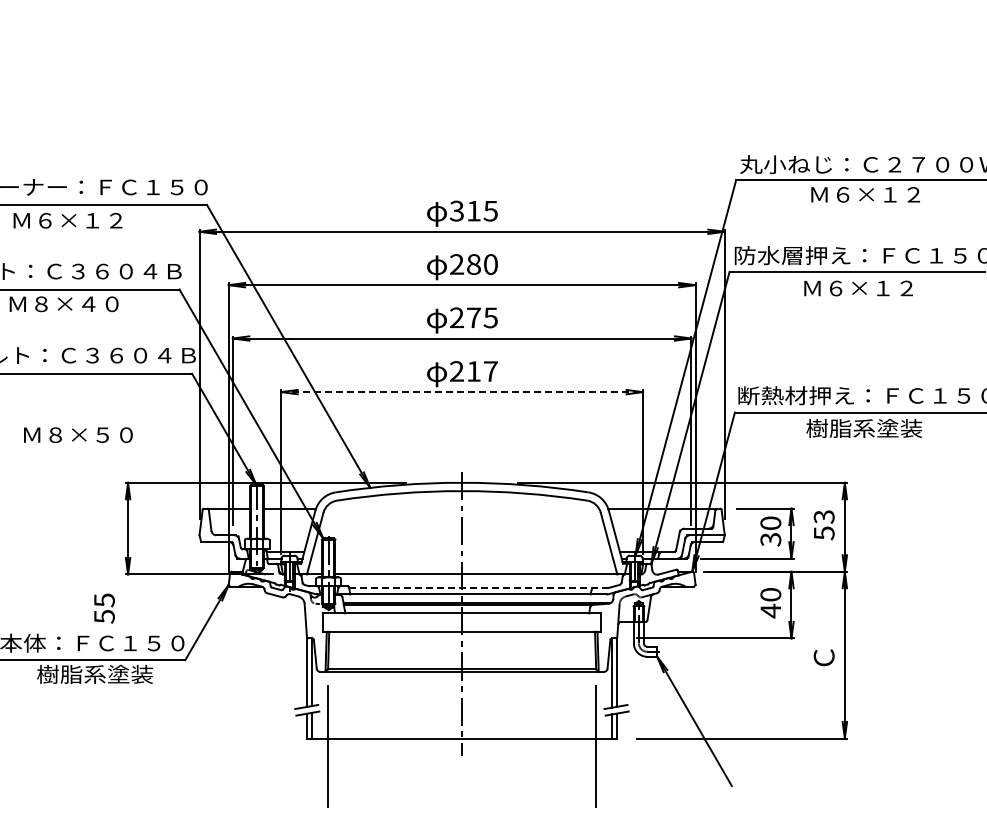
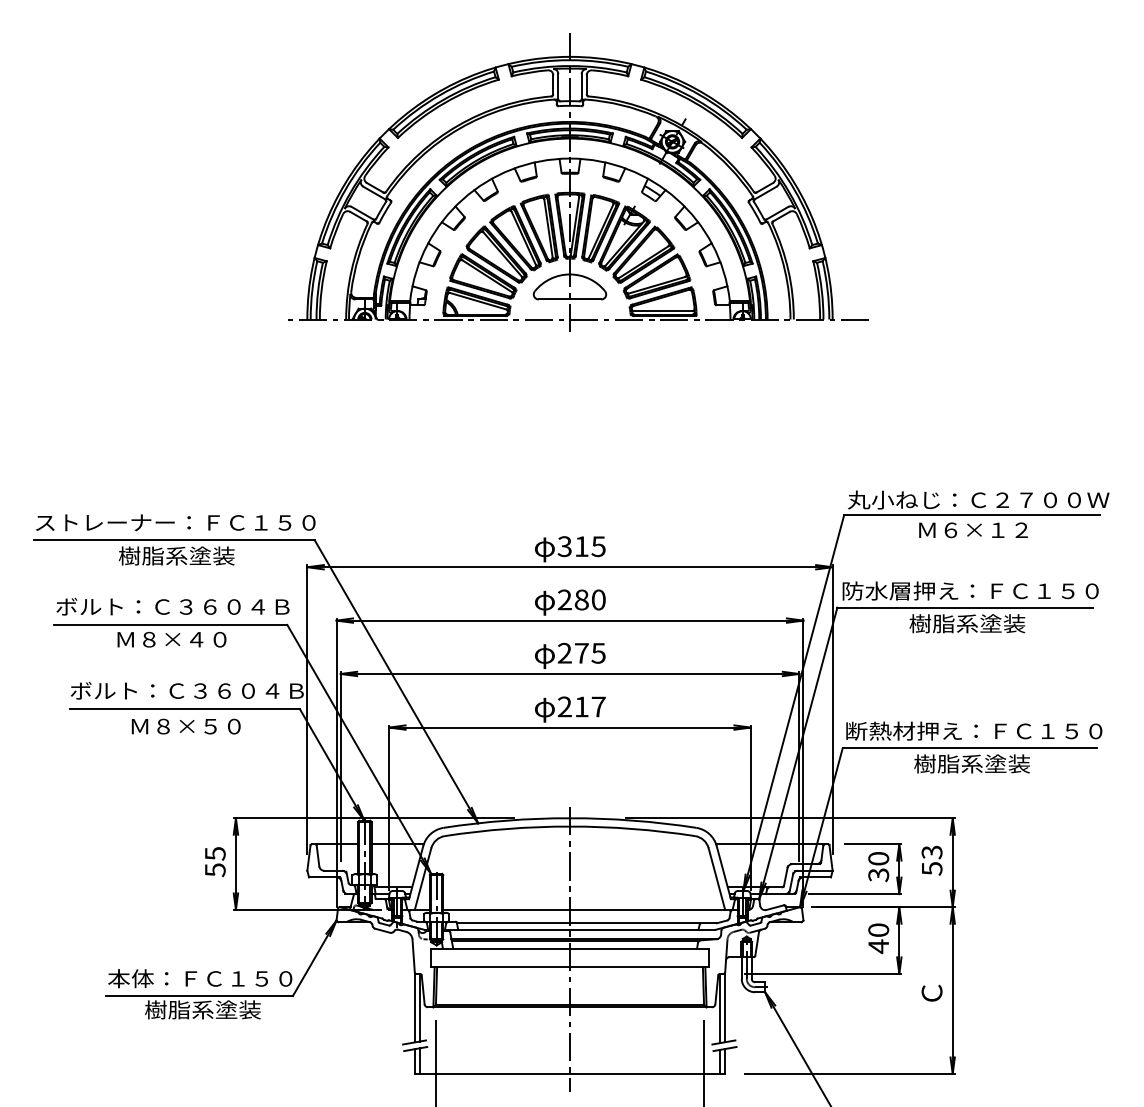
text: (68, 220) -> (176, 555), Ｍ６×１２ -> 樹脂系塗装
text: (859, 288) -> (967, 623), Ｍ６×１２ -> 樹脂系塗装
line: (462, 392) -> (570, 727), dashed -> solid
text: (77, 435) -> (185, 726), moved
line: (478, 588) -> (586, 923), dashed -> solid
text: (104, 609) -> (215, 862), moved

